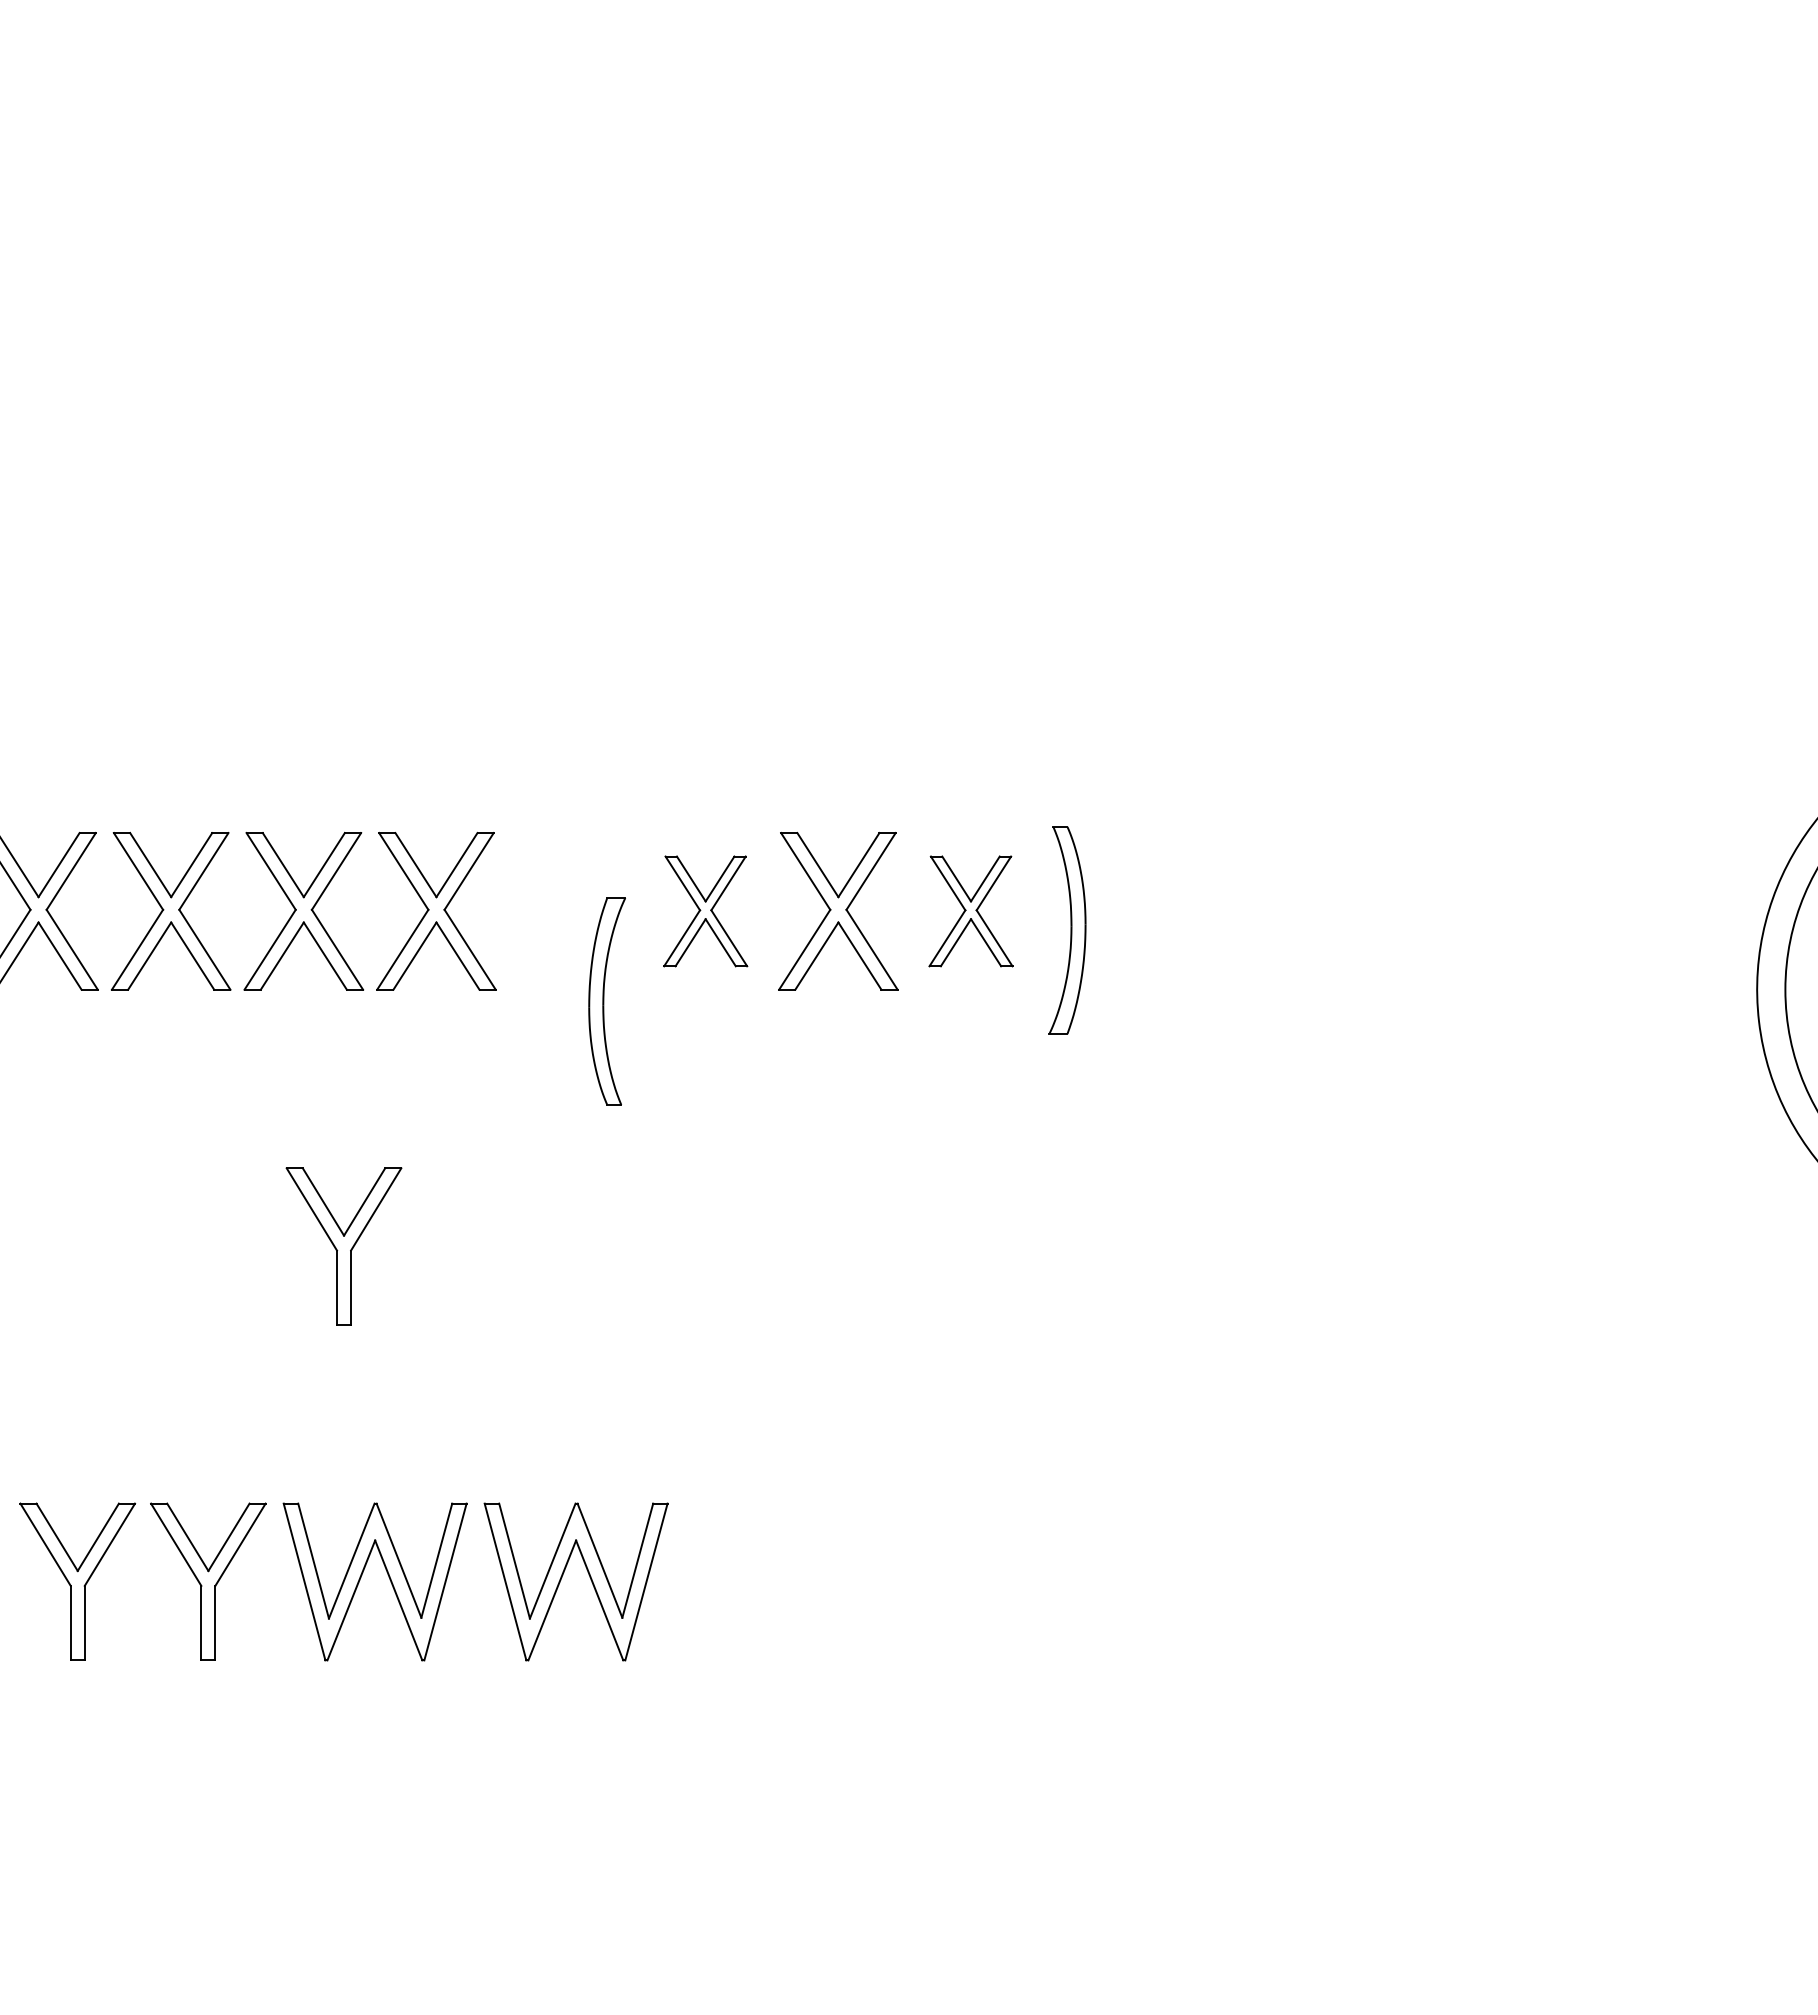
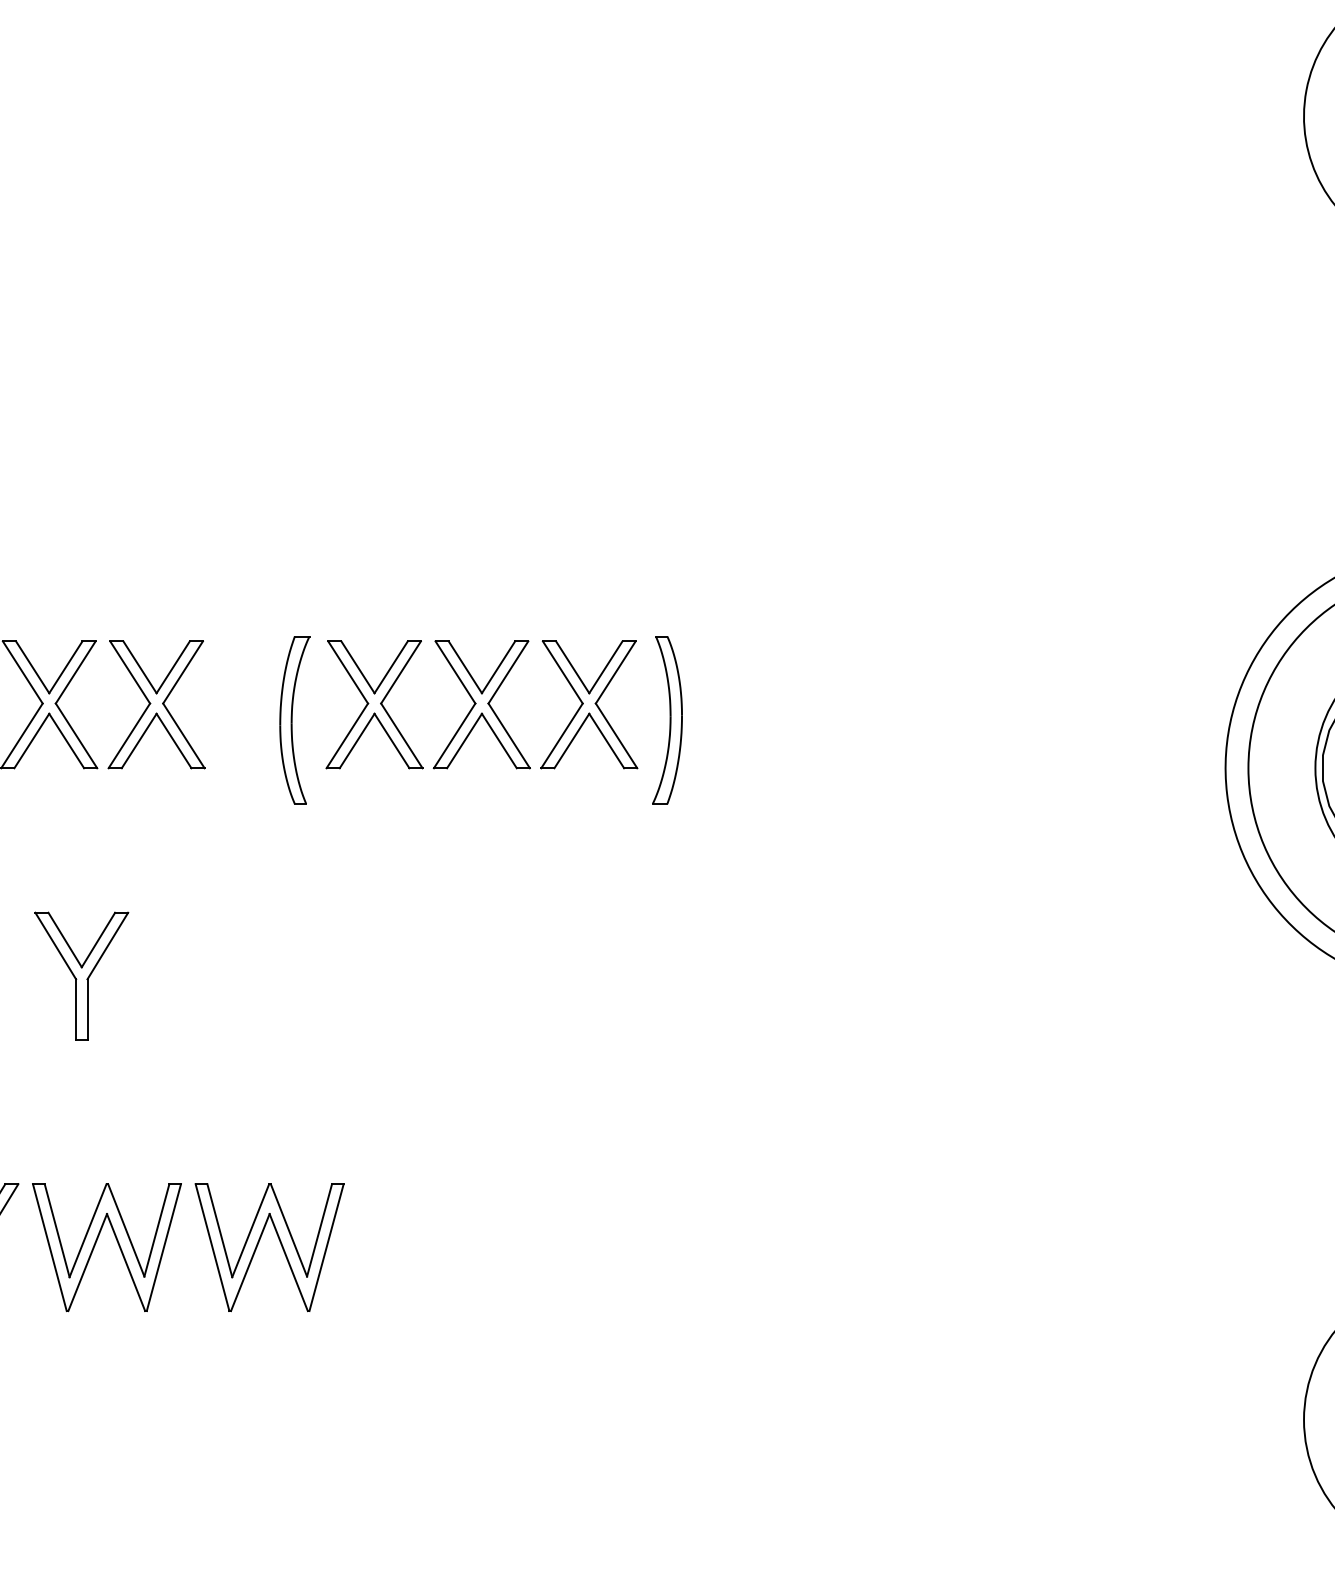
part: (705, 911) -> (374, 704), size x1.43
part: (970, 911) -> (588, 704), size x1.43
part: (606, 1001) -> (294, 720), moved

